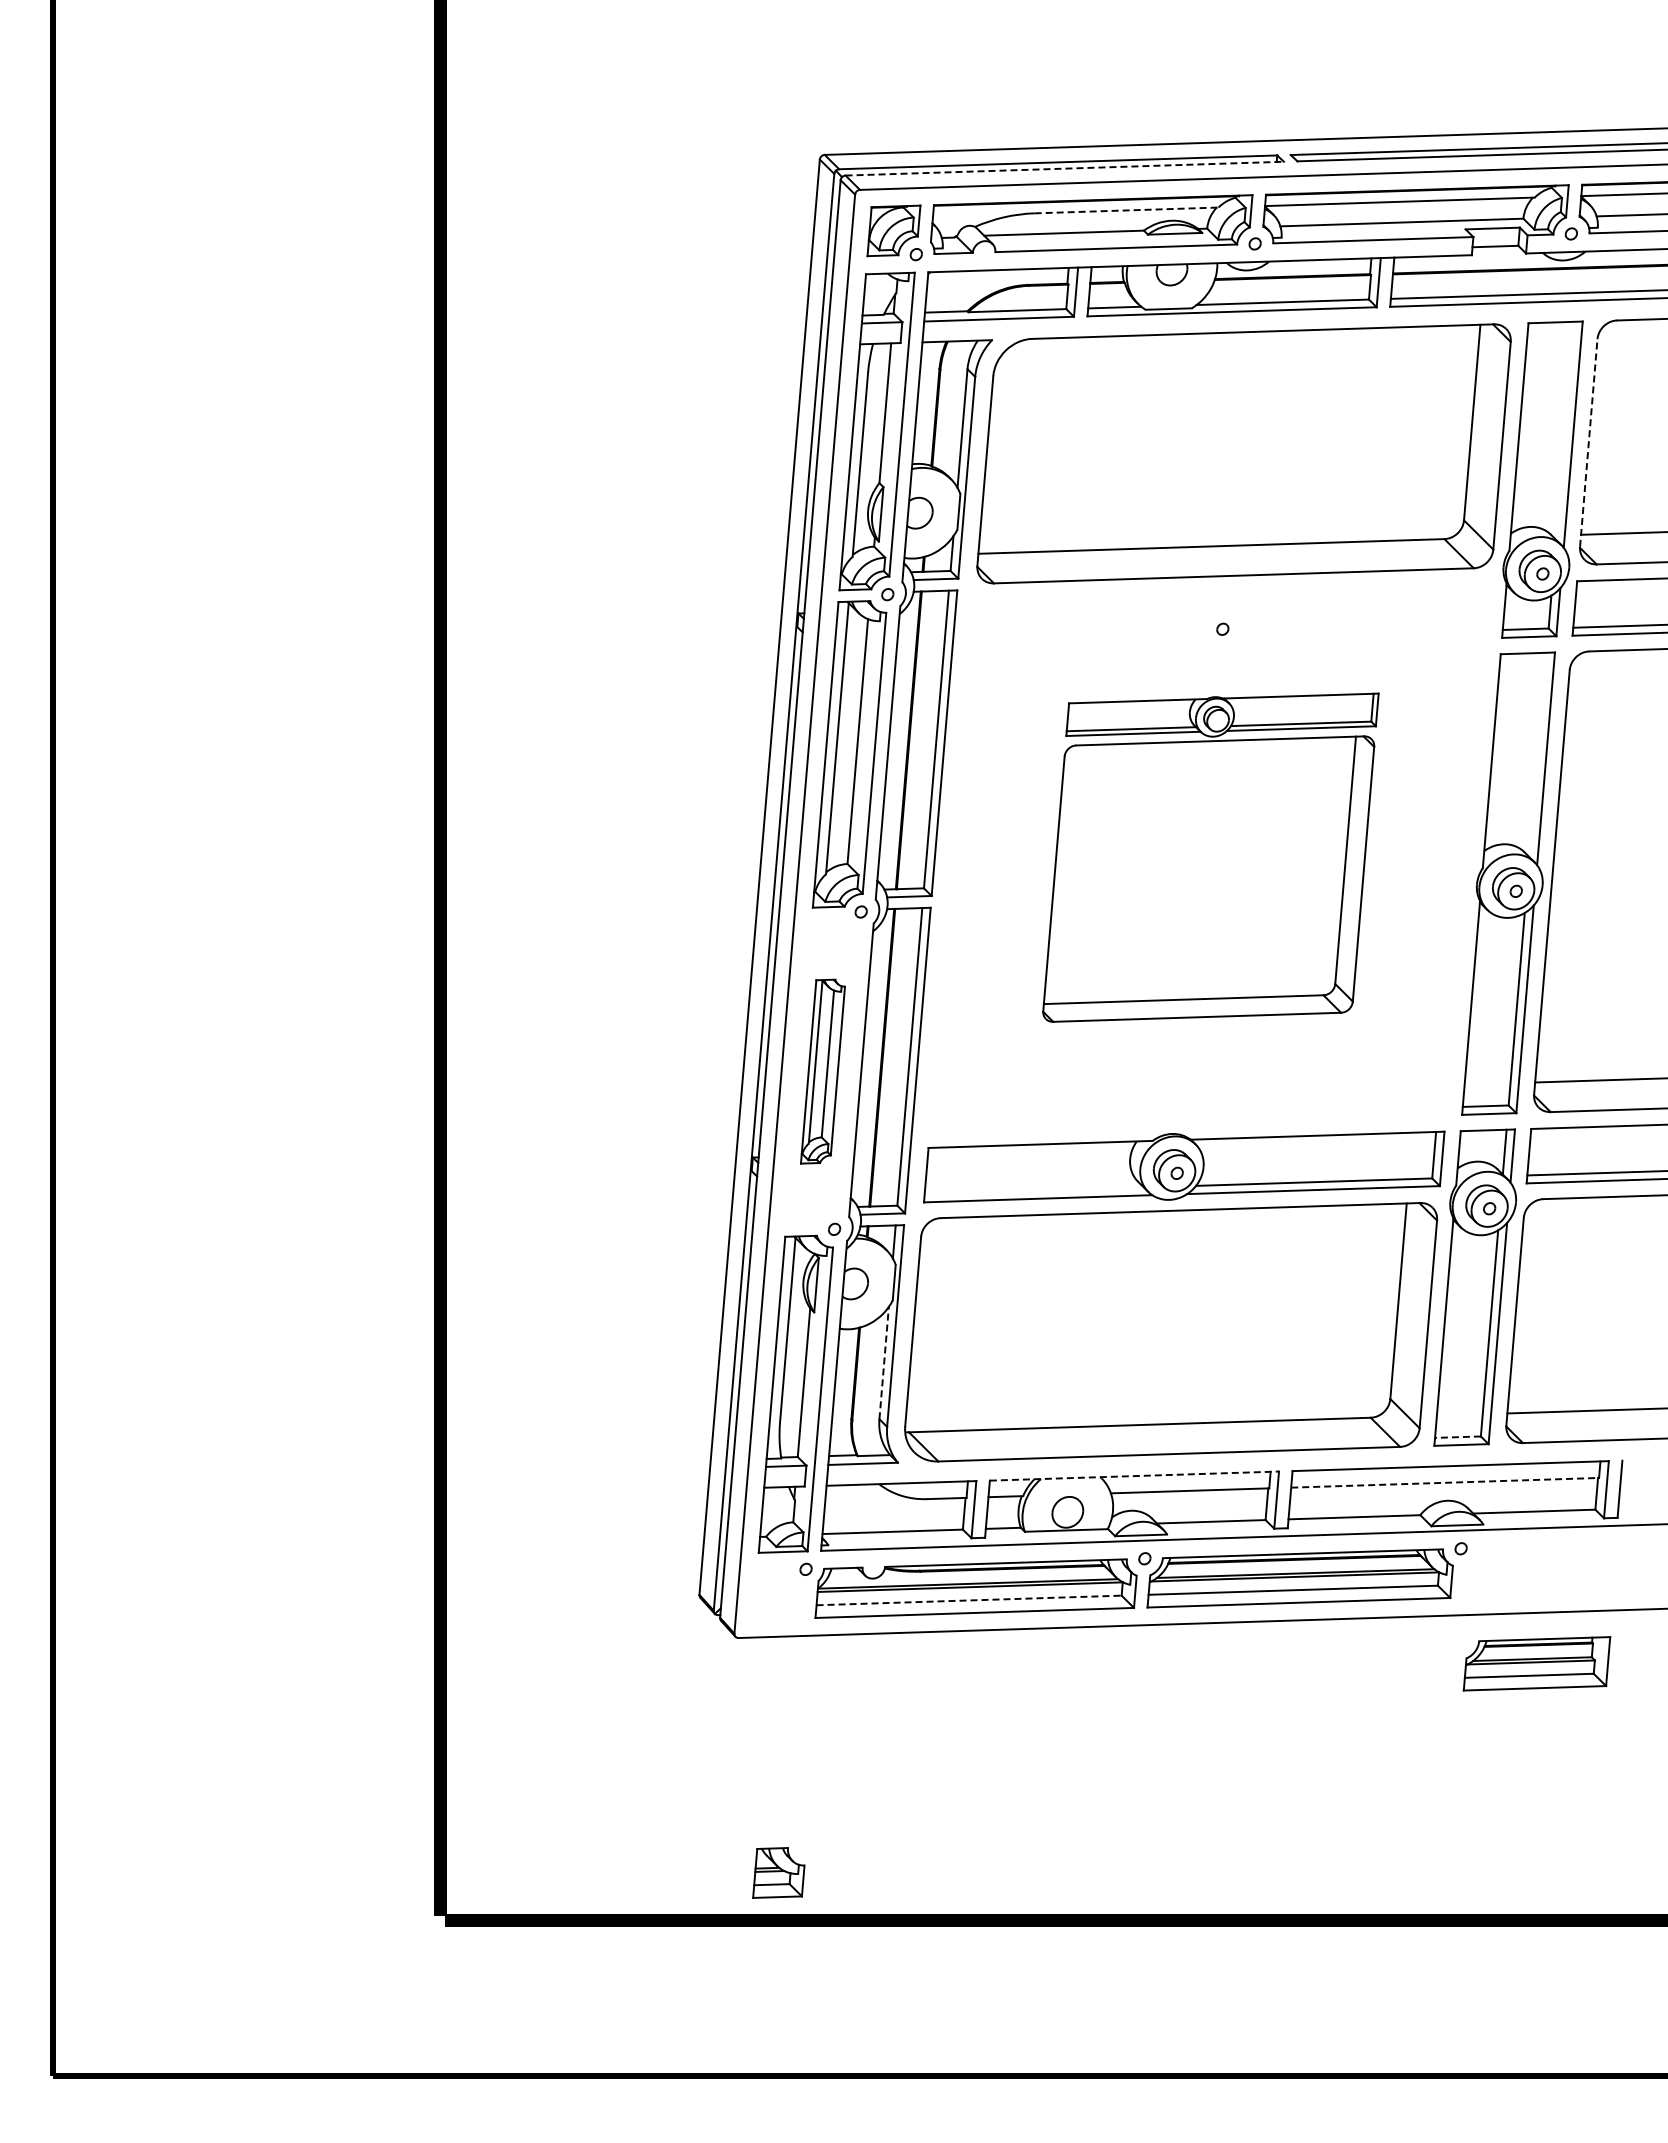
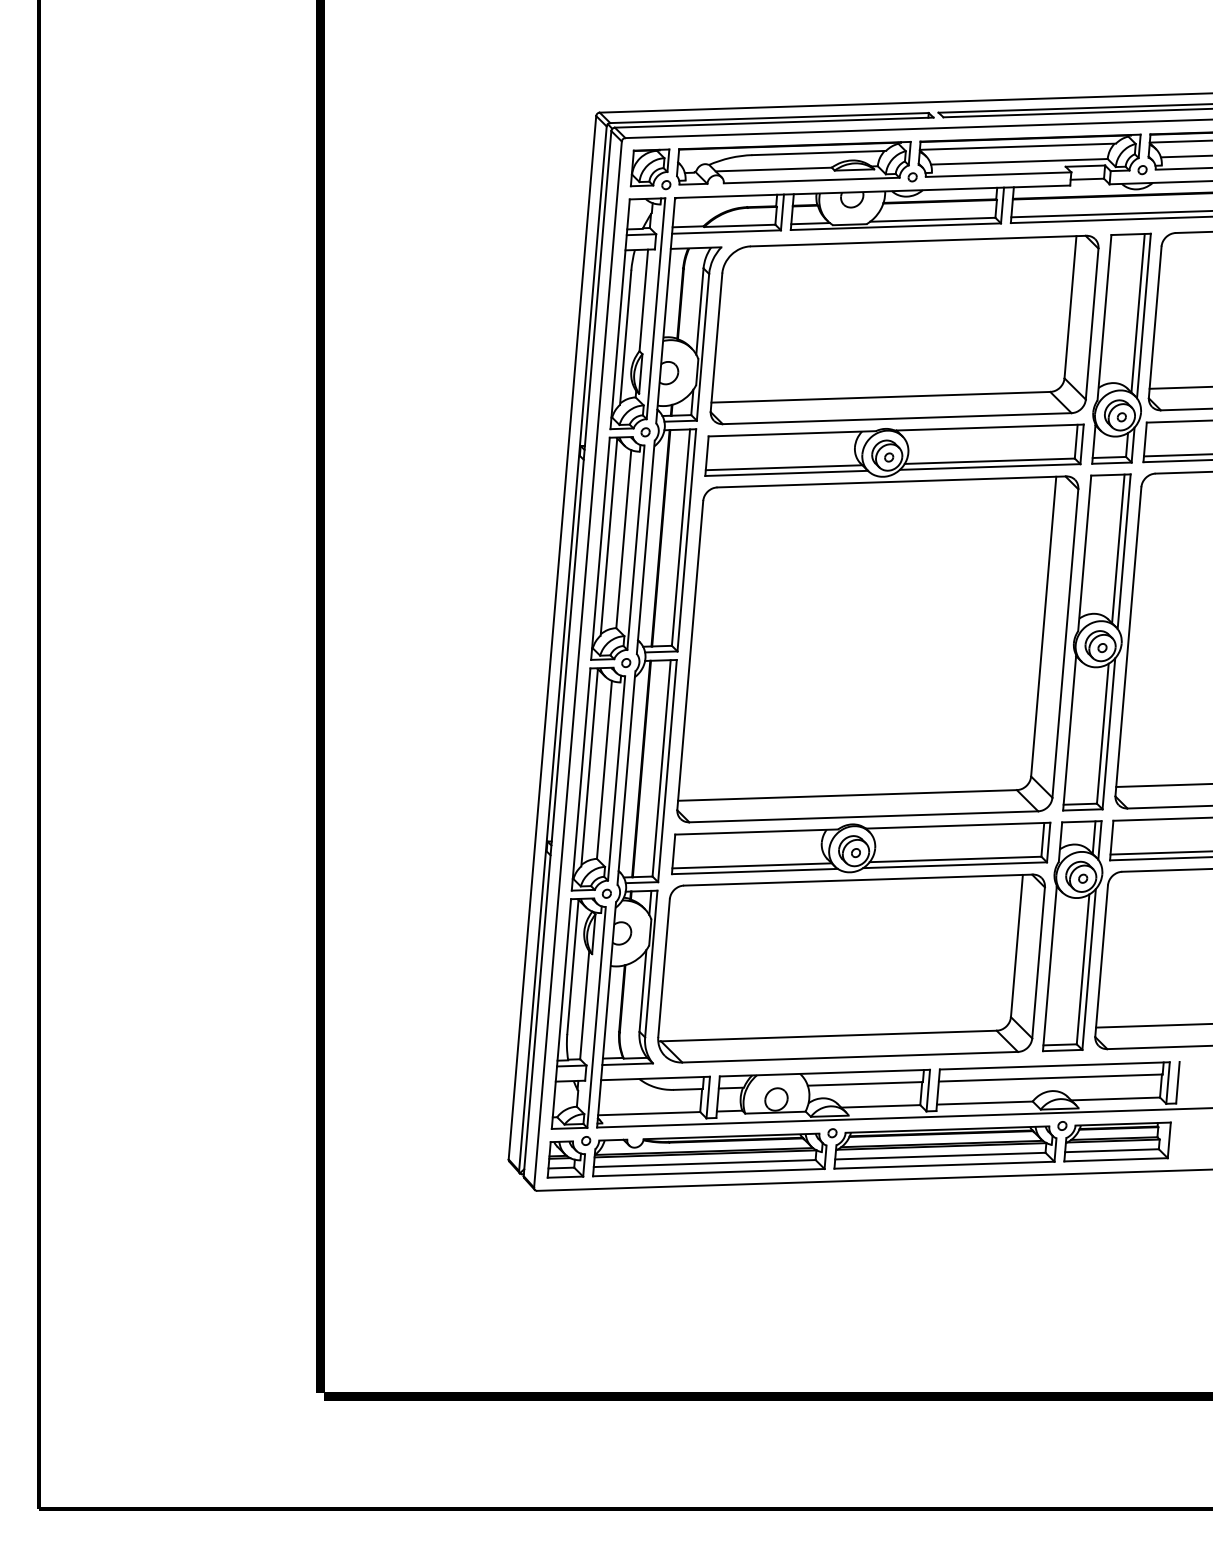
line: (1065, 168) -> (774, 122), dashed -> solid
line: (1126, 210) -> (819, 153), dashed -> solid
line: (1565, 430) -> (1138, 312), added
line: (1588, 442) -> (1155, 321), dashed -> solid
line: (1537, 754) -> (1117, 548), added
part: (1210, 857) -> (880, 623), size x1.67
part: (822, 1071) -> (598, 779), size x1.67
line: (1033, 1190) -> (751, 865), added
line: (884, 1362) -> (643, 990), dashed -> solid
line: (1457, 1437) -> (1059, 1045), dashed -> solid
line: (1134, 1476) -> (824, 1073), dashed -> solid
line: (1445, 1482) -> (1051, 1077), dashed -> solid
line: (969, 1600) -> (705, 1163), dashed -> solid
part: (1536, 1663) -> (1117, 1141), moved
part: (778, 1872) -> (566, 1159), moved

